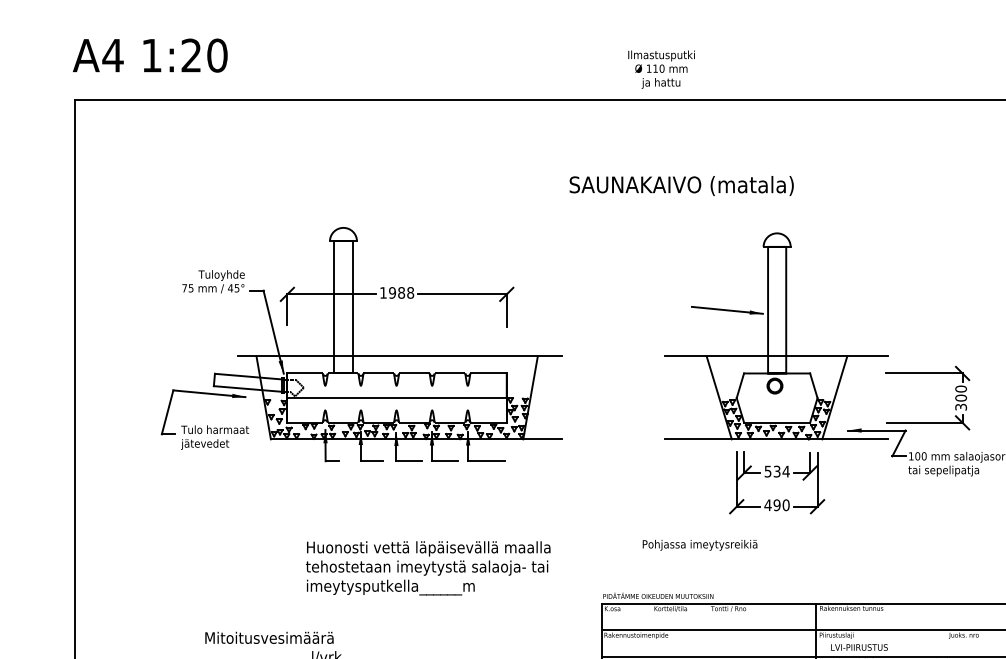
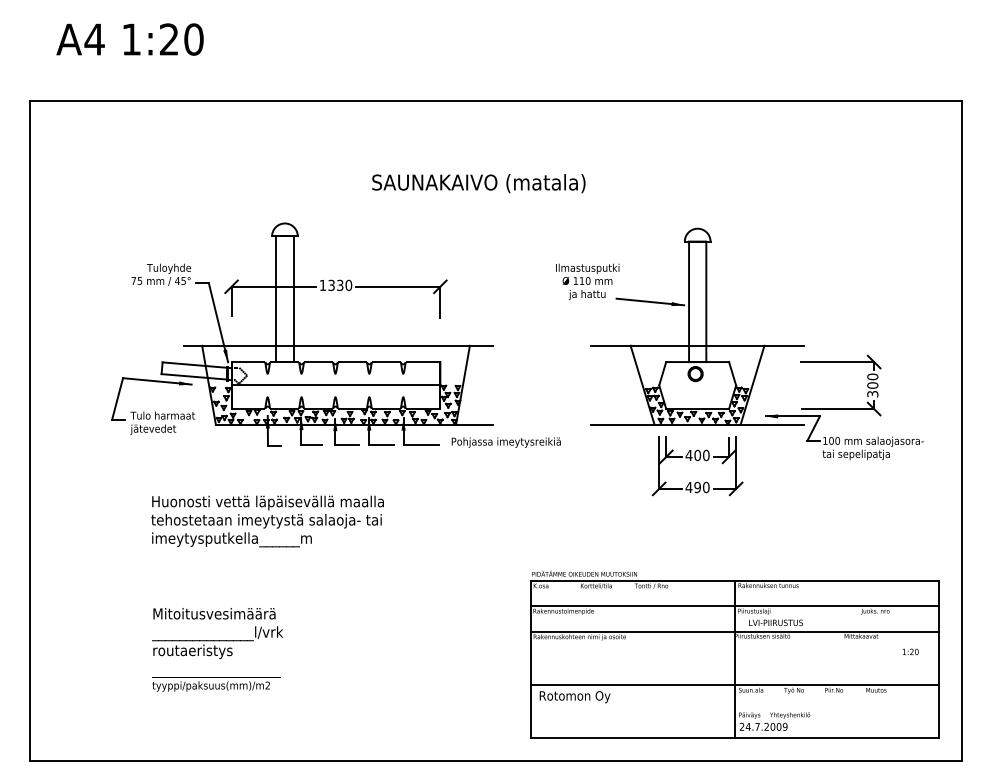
text: (149, 55) -> (129, 39), moved
text: (661, 69) -> (587, 281), moved
text: (681, 185) -> (478, 183), moved
text: (401, 291) -> (340, 284), 1988 -> 1330
text: (776, 471) -> (697, 455), 534 -> 400
text: (699, 545) -> (505, 442), moved
text: (428, 568) -> (267, 521), moved

